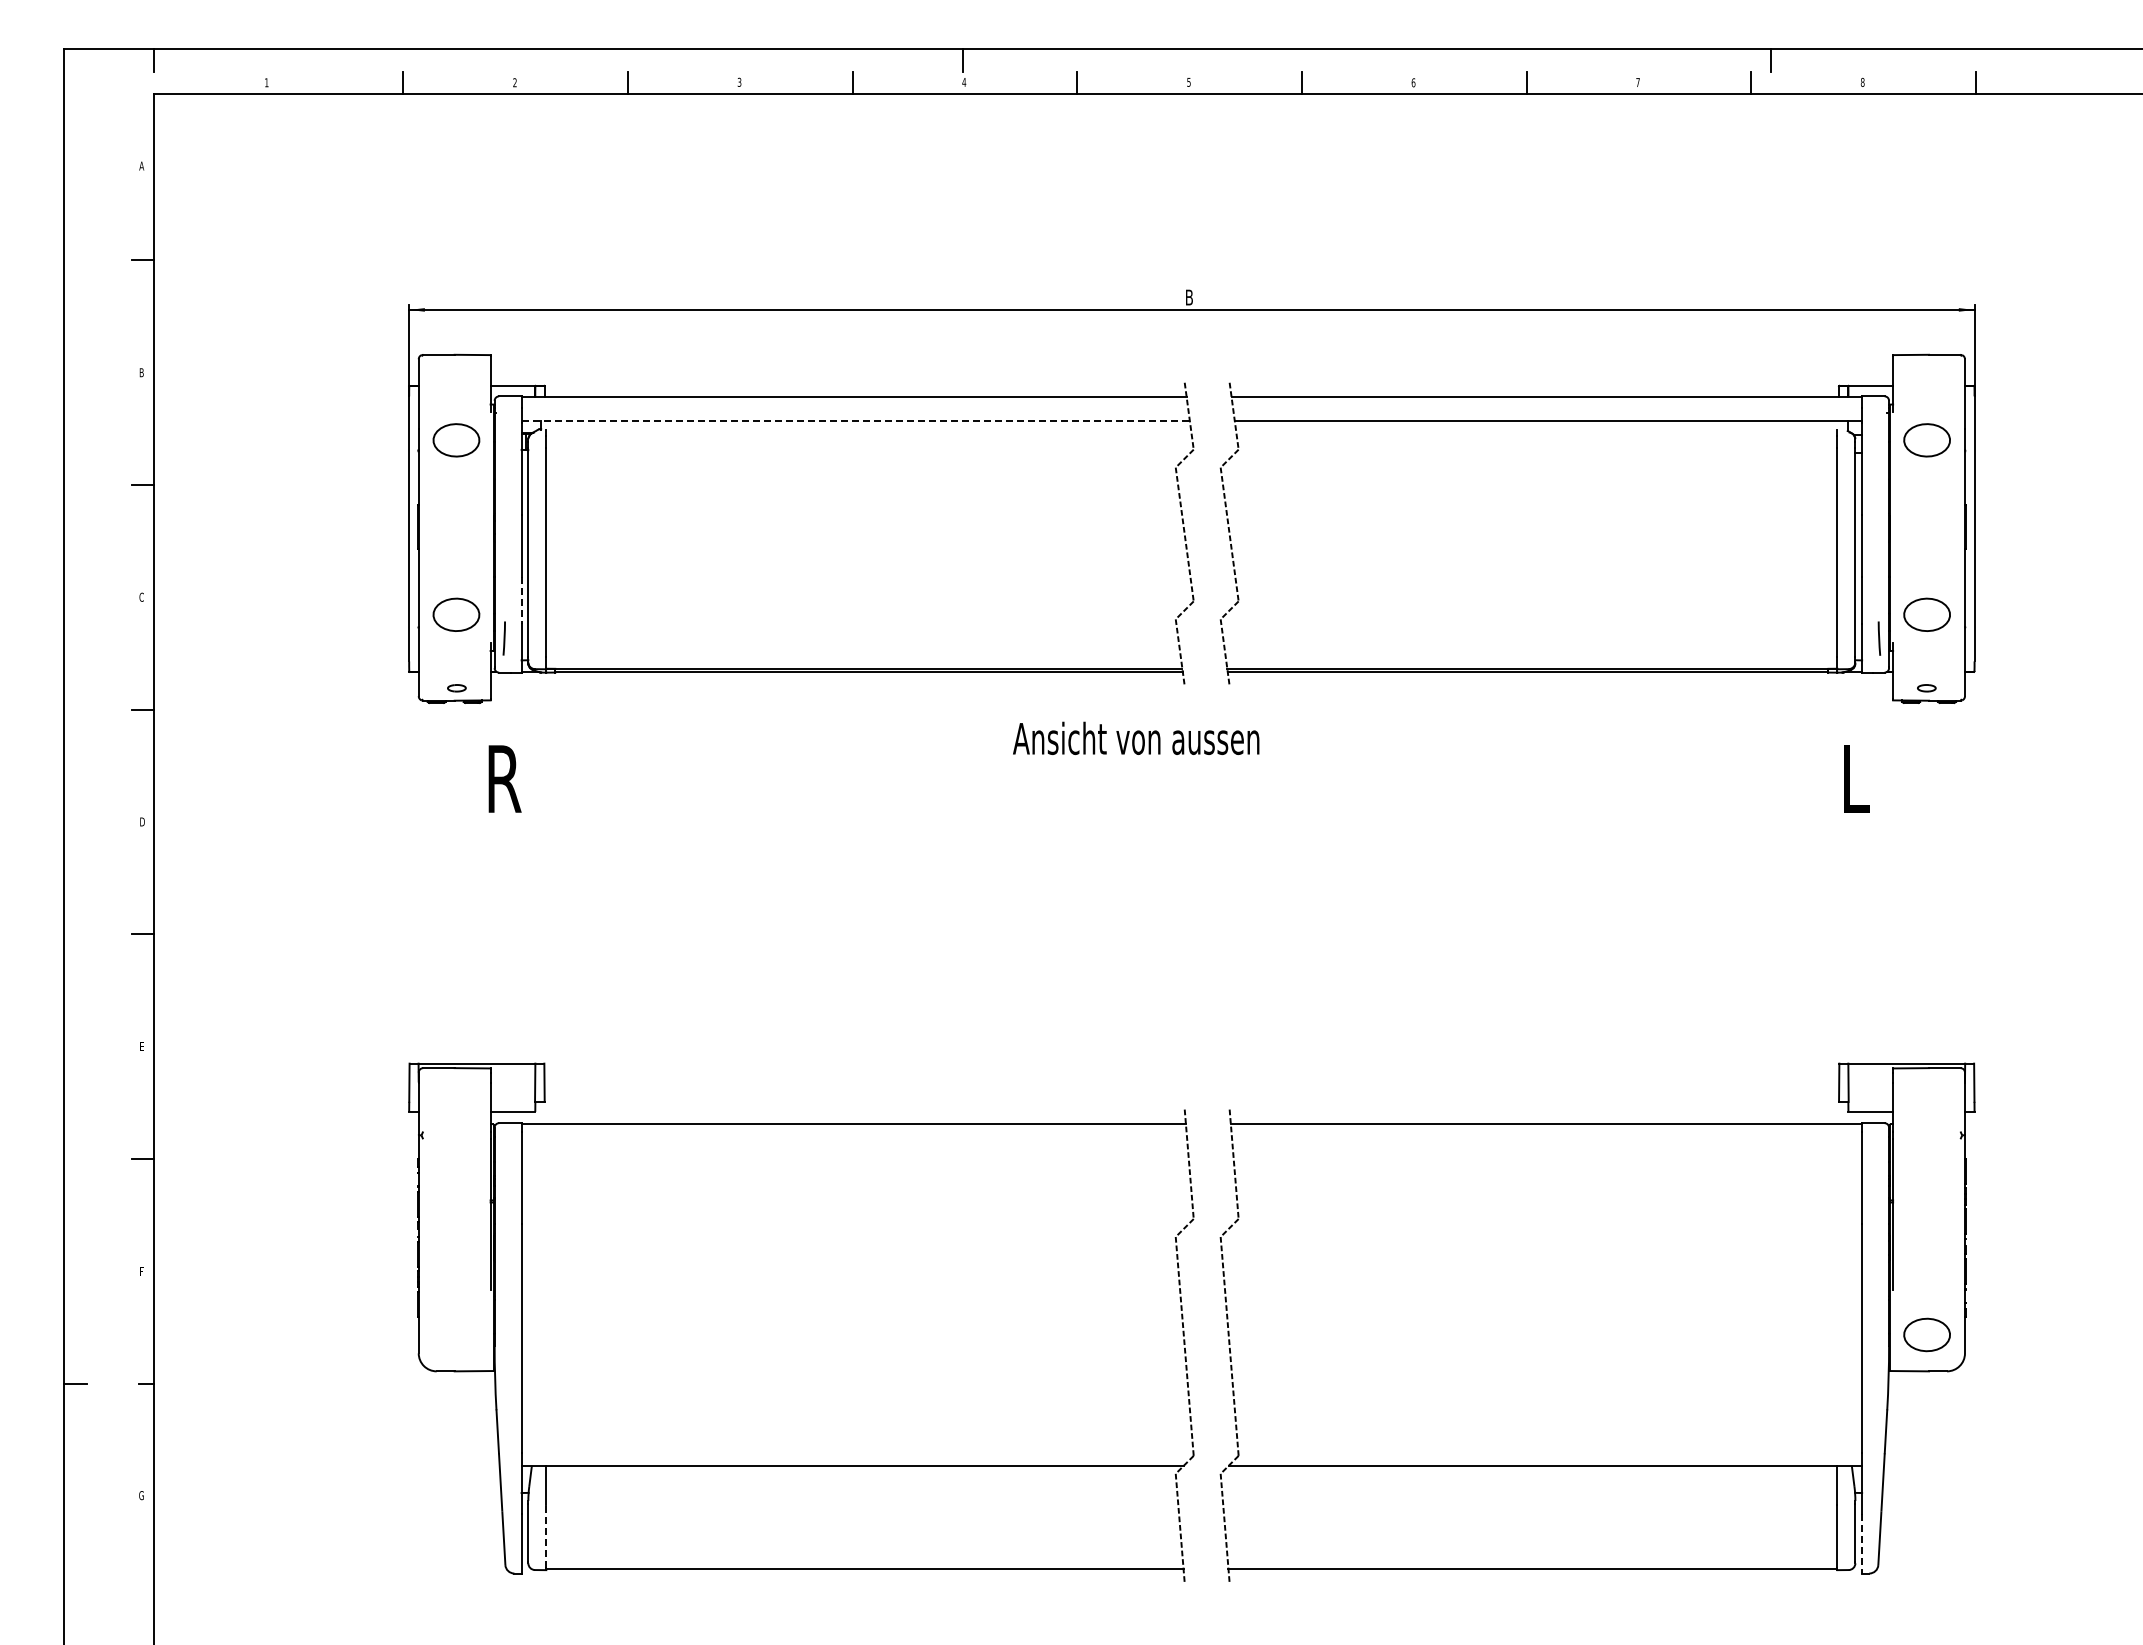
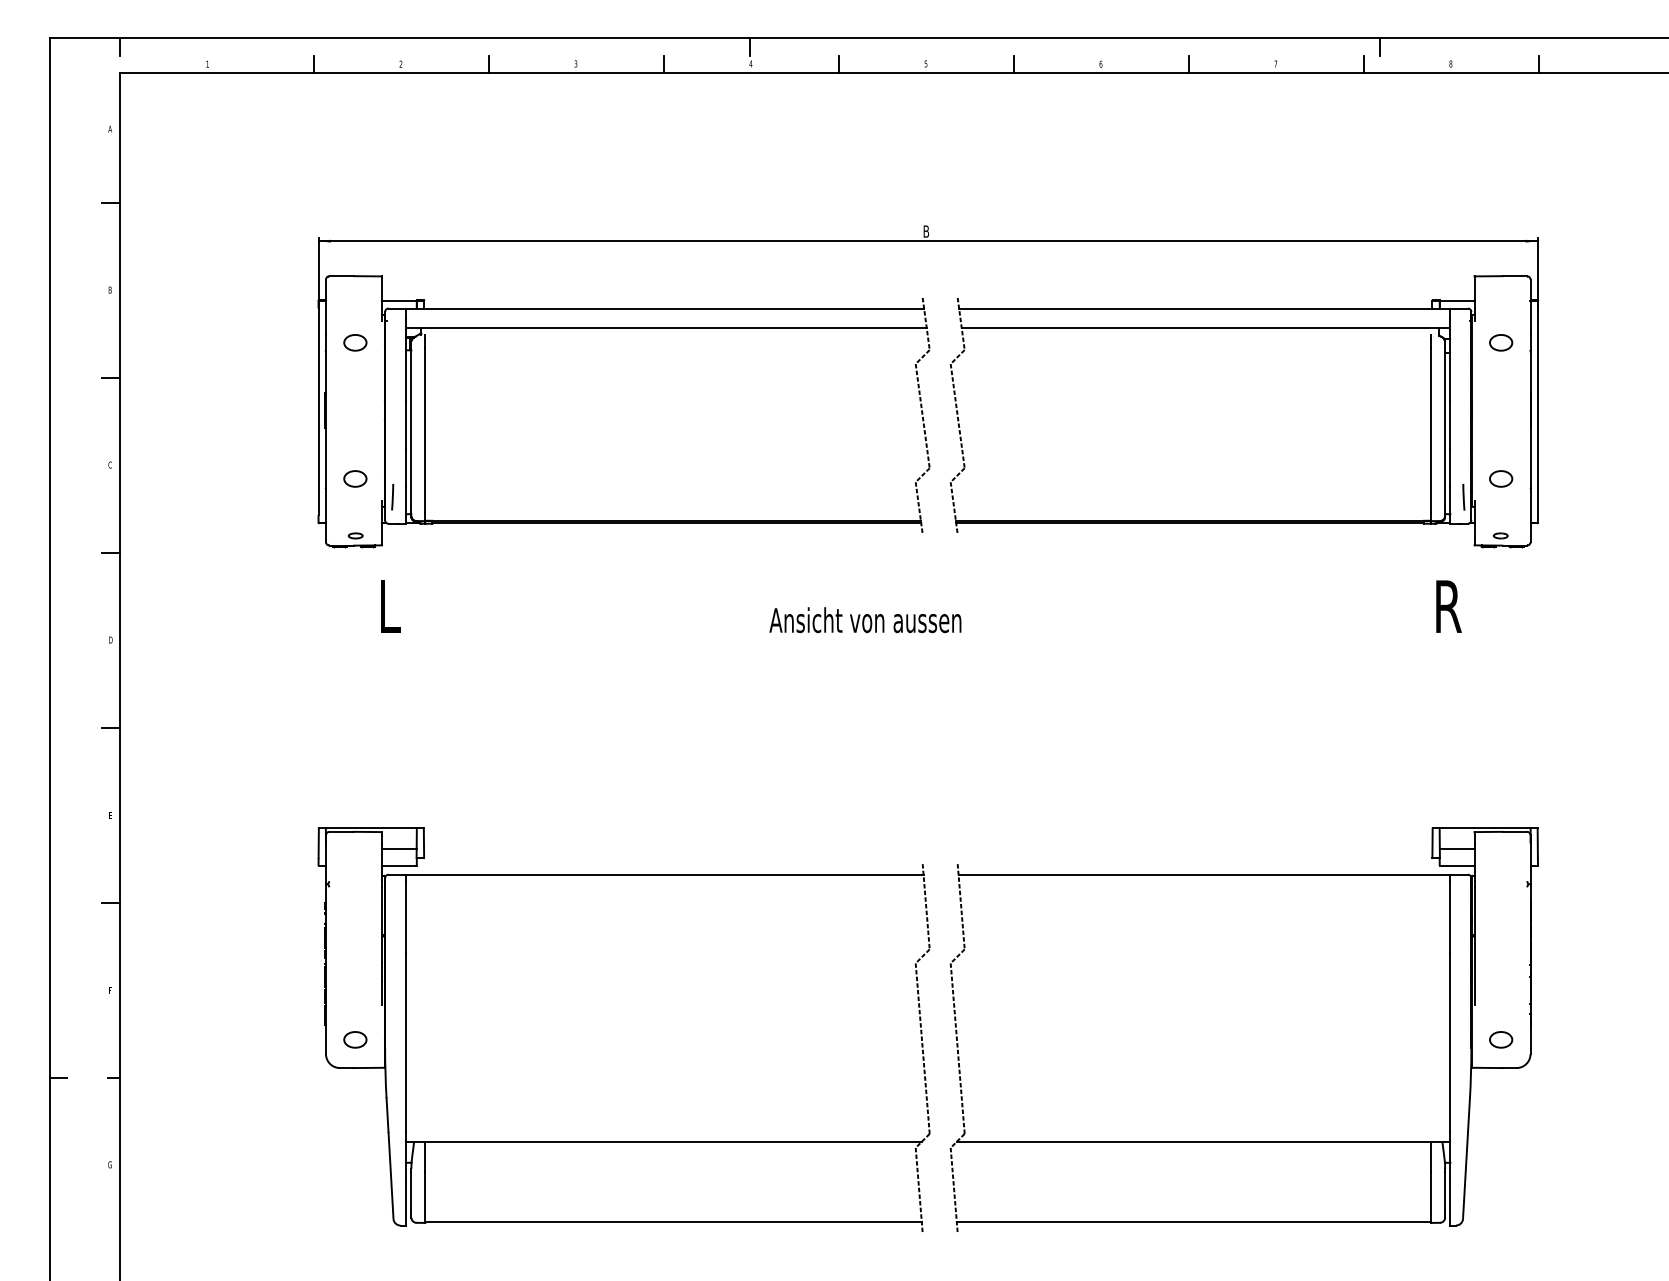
line: (856, 421) -> (667, 328), dashed -> solid
part: (456, 440) -> (355, 342), size x0.62
part: (1927, 440) -> (1501, 342), size x0.62
line: (521, 601) -> (406, 468), dashed -> solid
part: (456, 615) -> (355, 479), size x0.62
part: (1927, 615) -> (1501, 479), size x0.62
text: (1136, 737) -> (865, 619), moved
text: (504, 778) -> (392, 606), R -> L
text: (1860, 778) -> (1449, 606), L -> R
line: (512, 1090) -> (399, 849), added
line: (1870, 1090) -> (1456, 849), added
part: (456, 1335) -> (355, 1040), added
part: (1927, 1335) -> (1501, 1040), size x0.62
line: (546, 1536) -> (425, 1196), dashed -> solid
line: (1862, 1543) -> (1450, 1202), dashed -> solid

